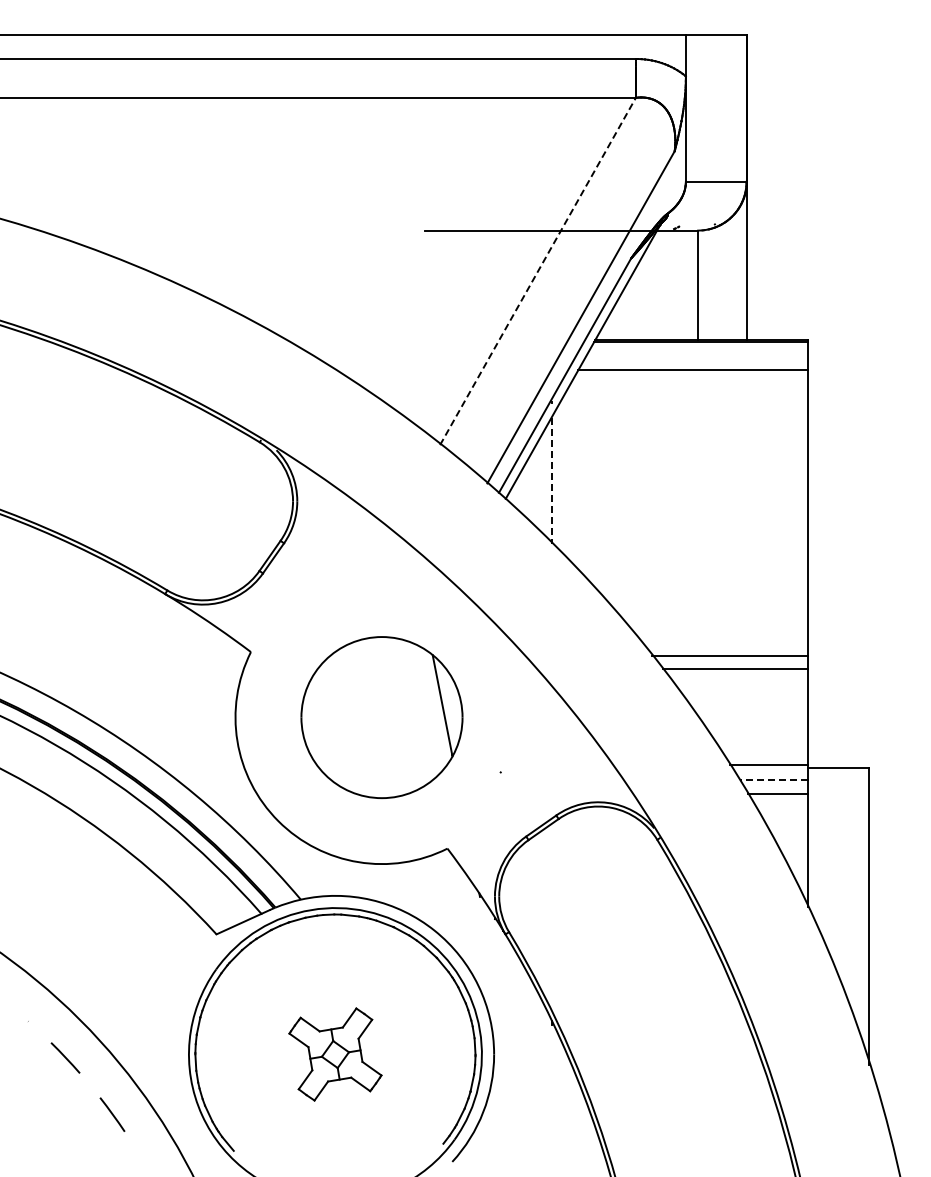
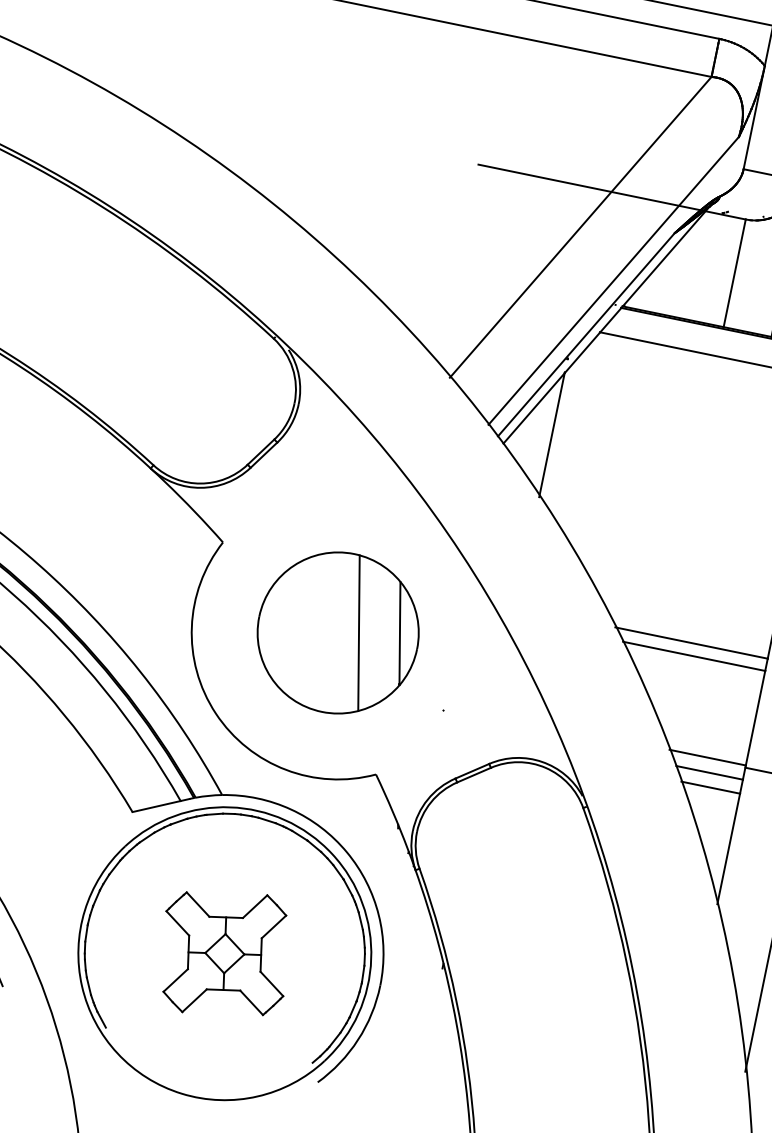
line: (538, 271) -> (581, 227), dashed -> solid
line: (551, 481) -> (551, 435), dashed -> solid
line: (402, 713) -> (359, 633), added
line: (773, 779) -> (709, 772), dashed -> solid
part: (335, 1054) -> (224, 953), size x1.43

